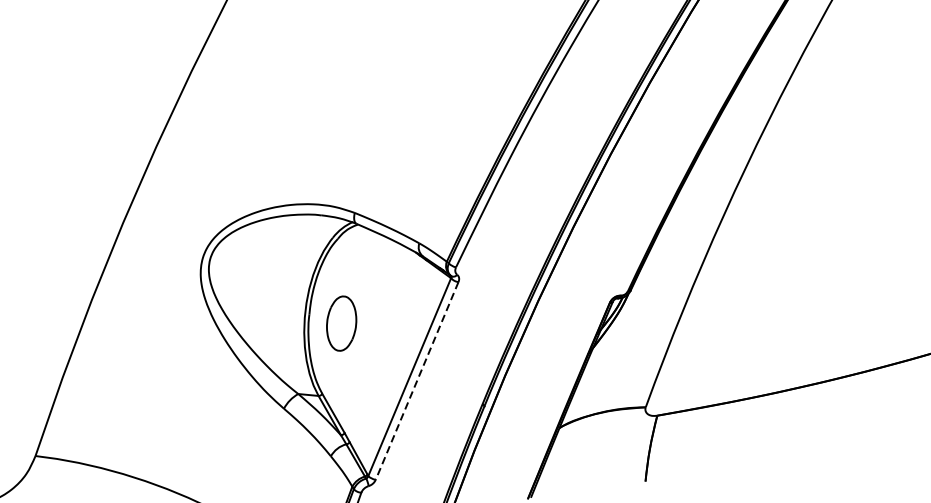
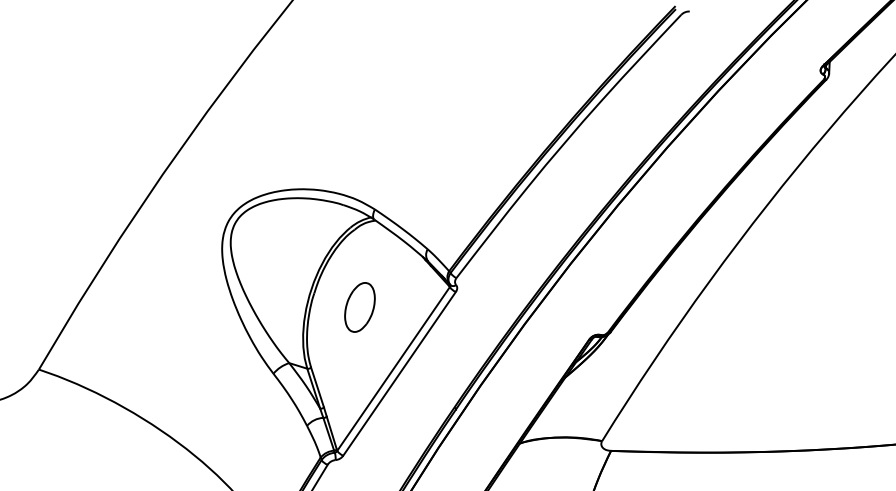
part: (341, 323) -> (359, 307), moved
line: (417, 381) -> (399, 374), dashed -> solid

